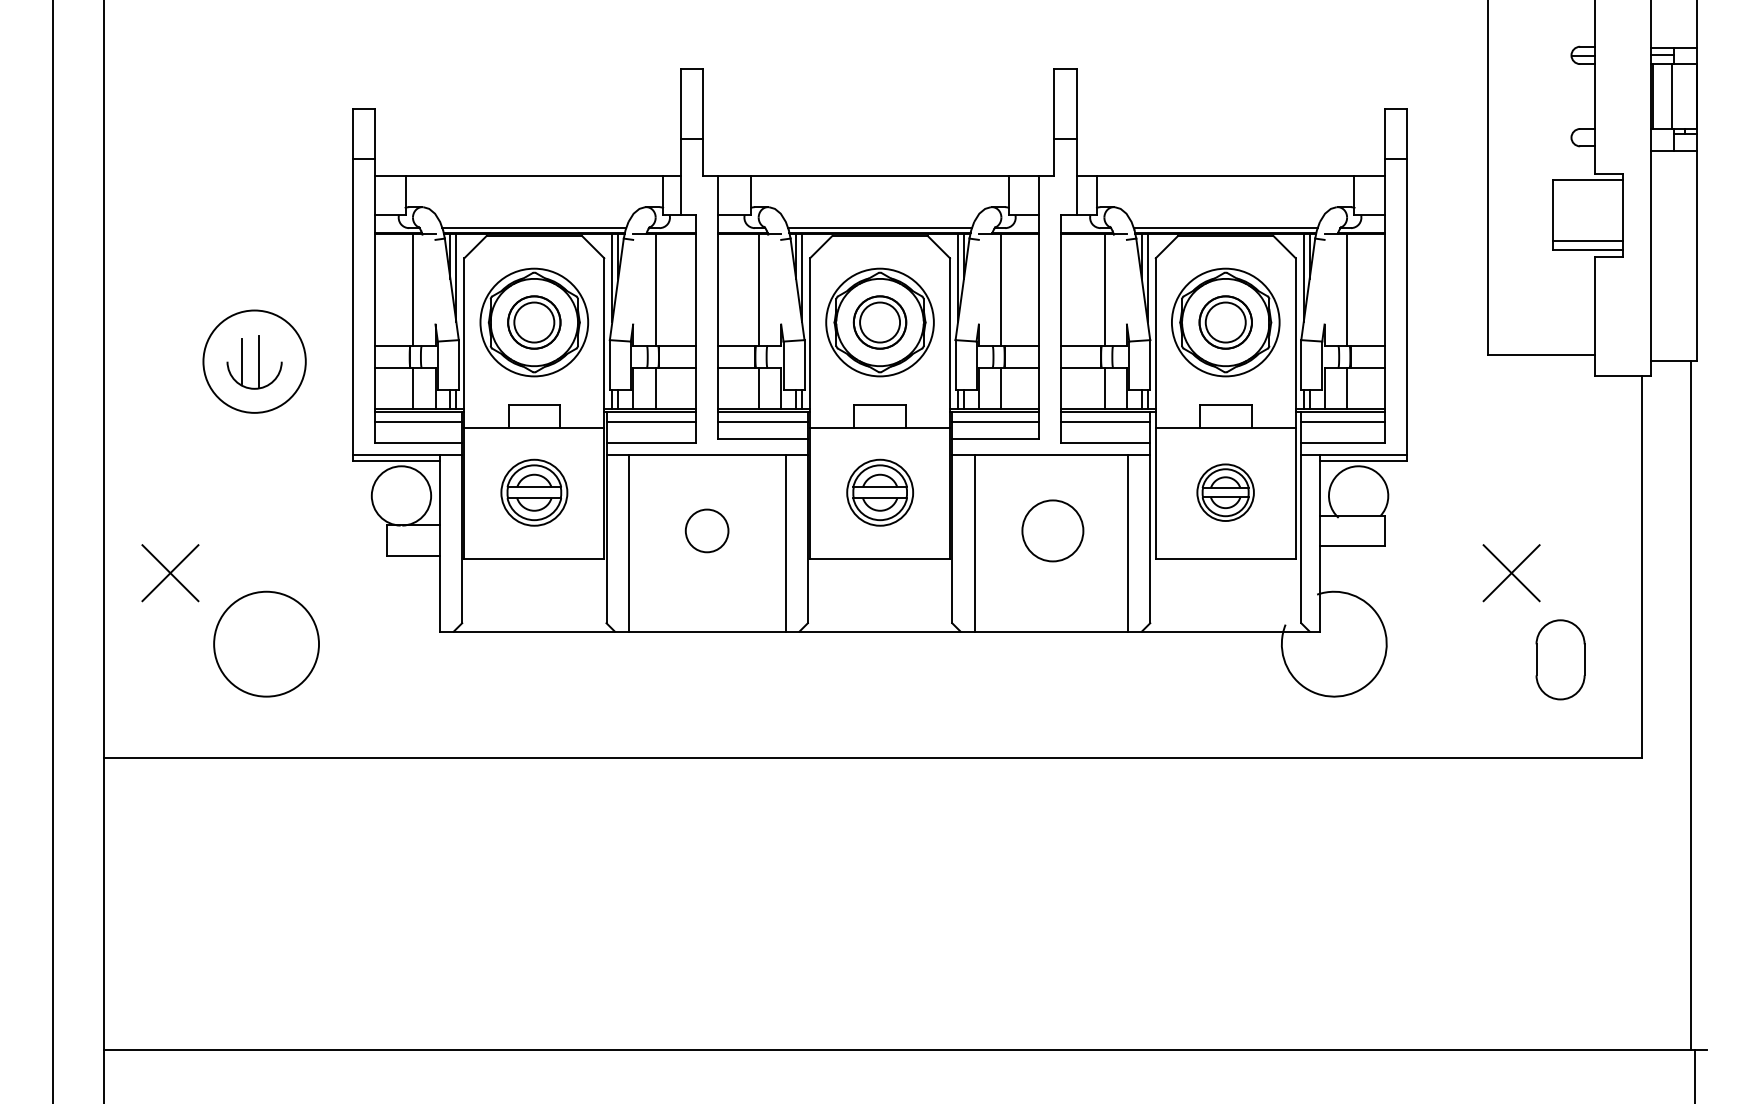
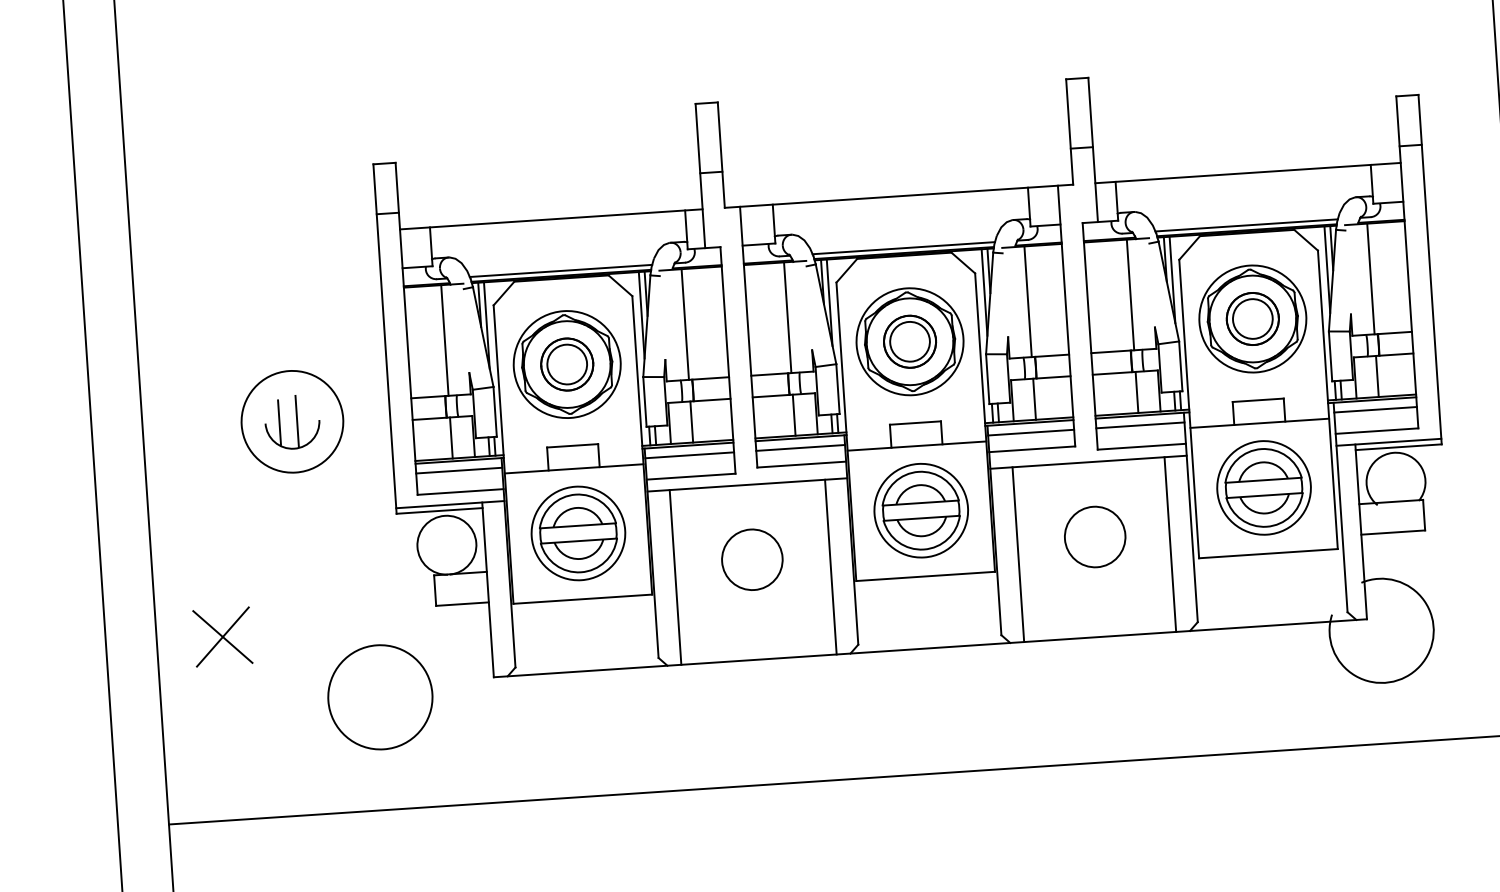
part: (534, 492) -> (578, 533), size x1.43
part: (880, 492) -> (921, 510), size x1.43
part: (1225, 492) -> (1263, 487), size x1.67
circle: (706, 530) -> (751, 559), size x1.43
circle: (266, 643) -> (380, 696), moved

